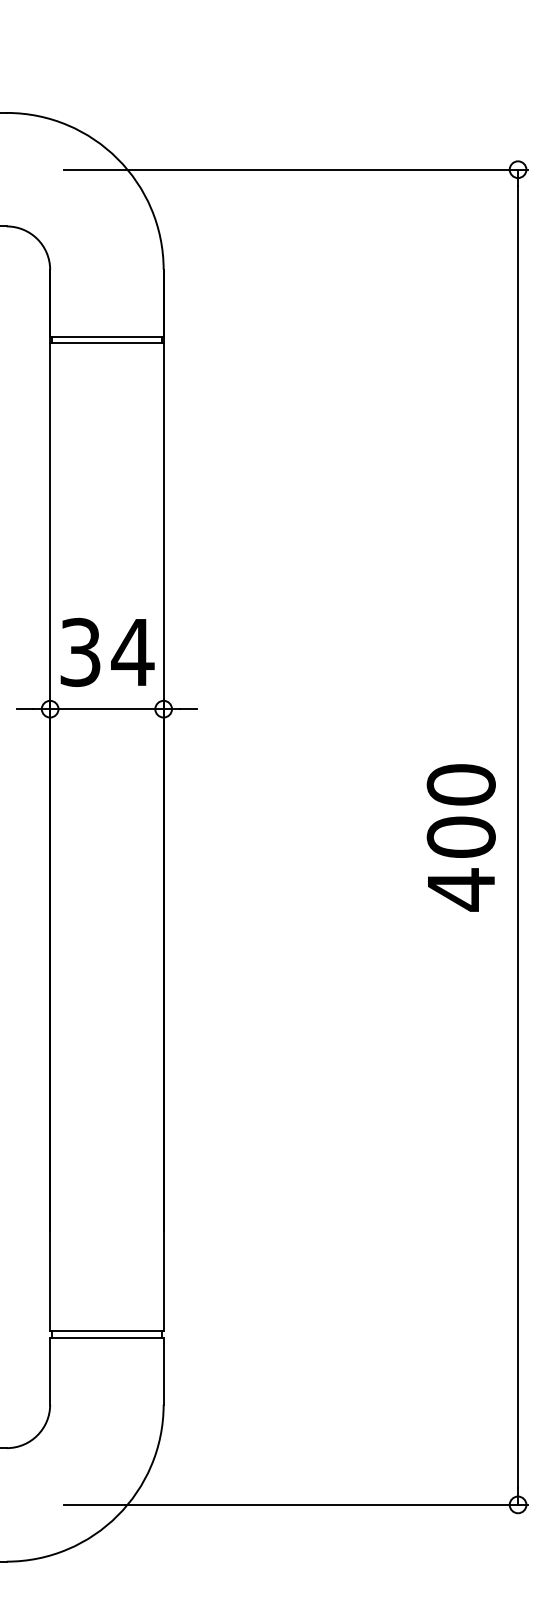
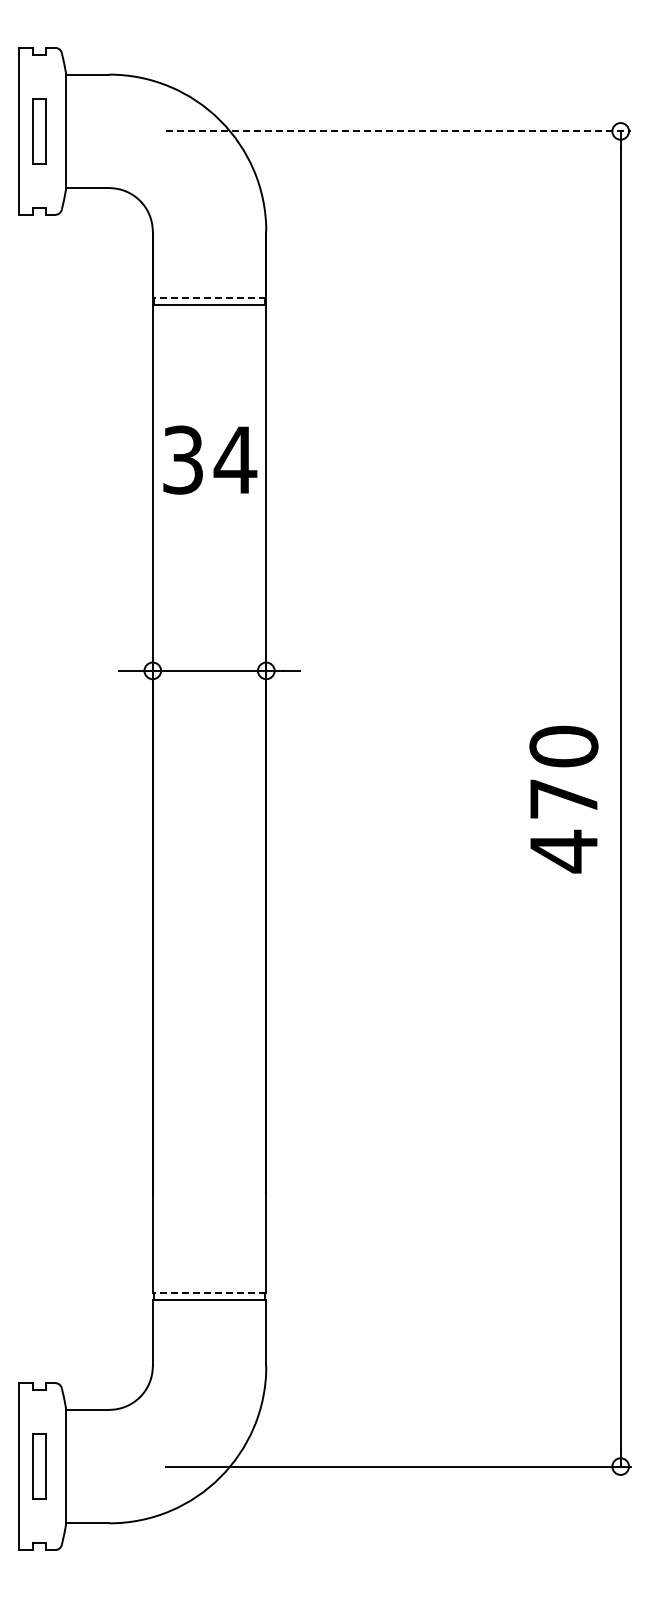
line: (295, 169) -> (398, 131), solid -> dashed
line: (106, 336) -> (209, 298), solid -> dashed
text: (107, 651) -> (210, 459), moved
text: (460, 836) -> (563, 798), 400 -> 470
line: (106, 1331) -> (209, 1293), solid -> dashed

